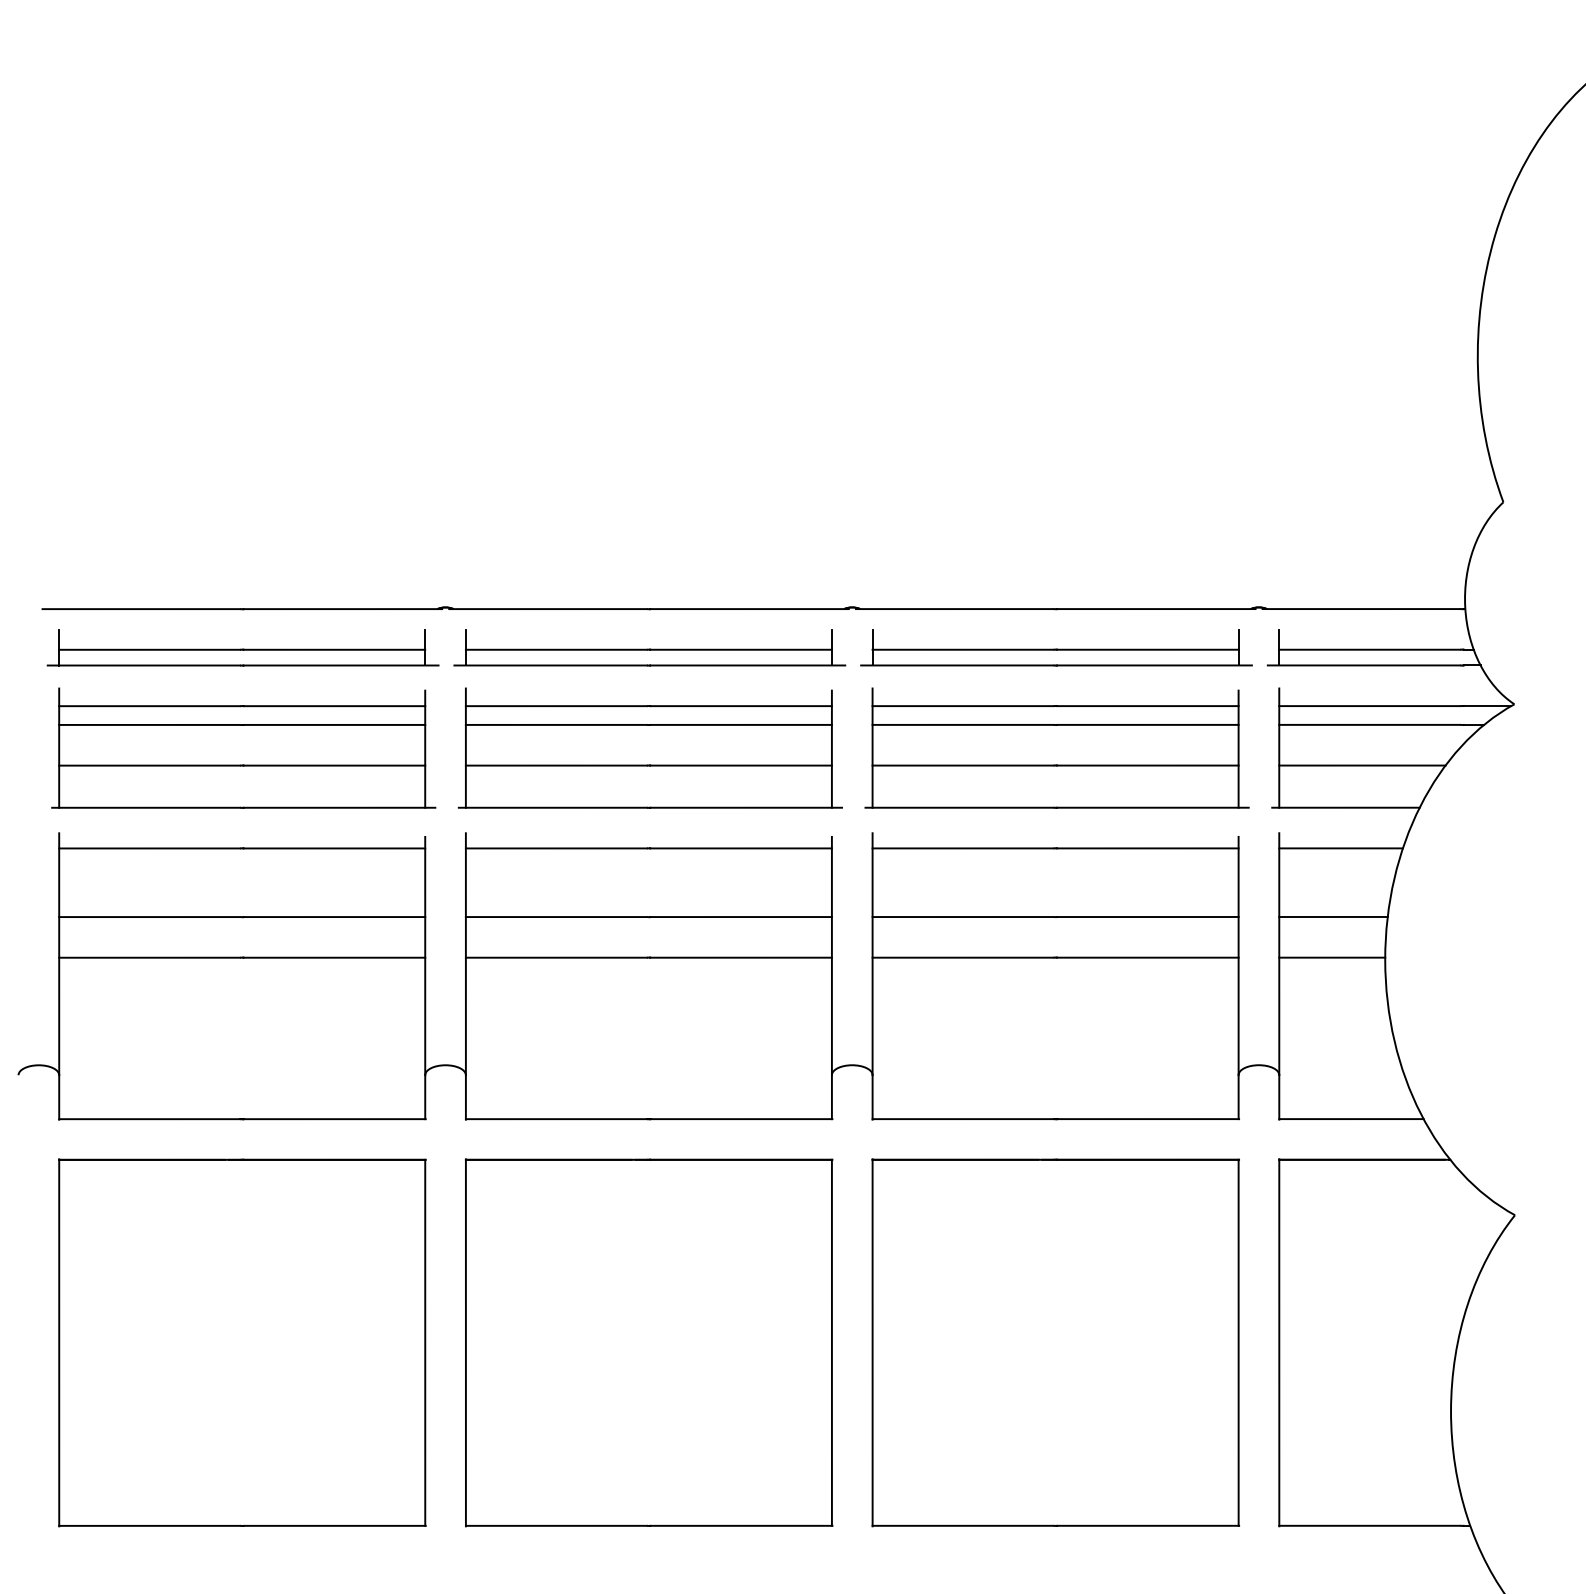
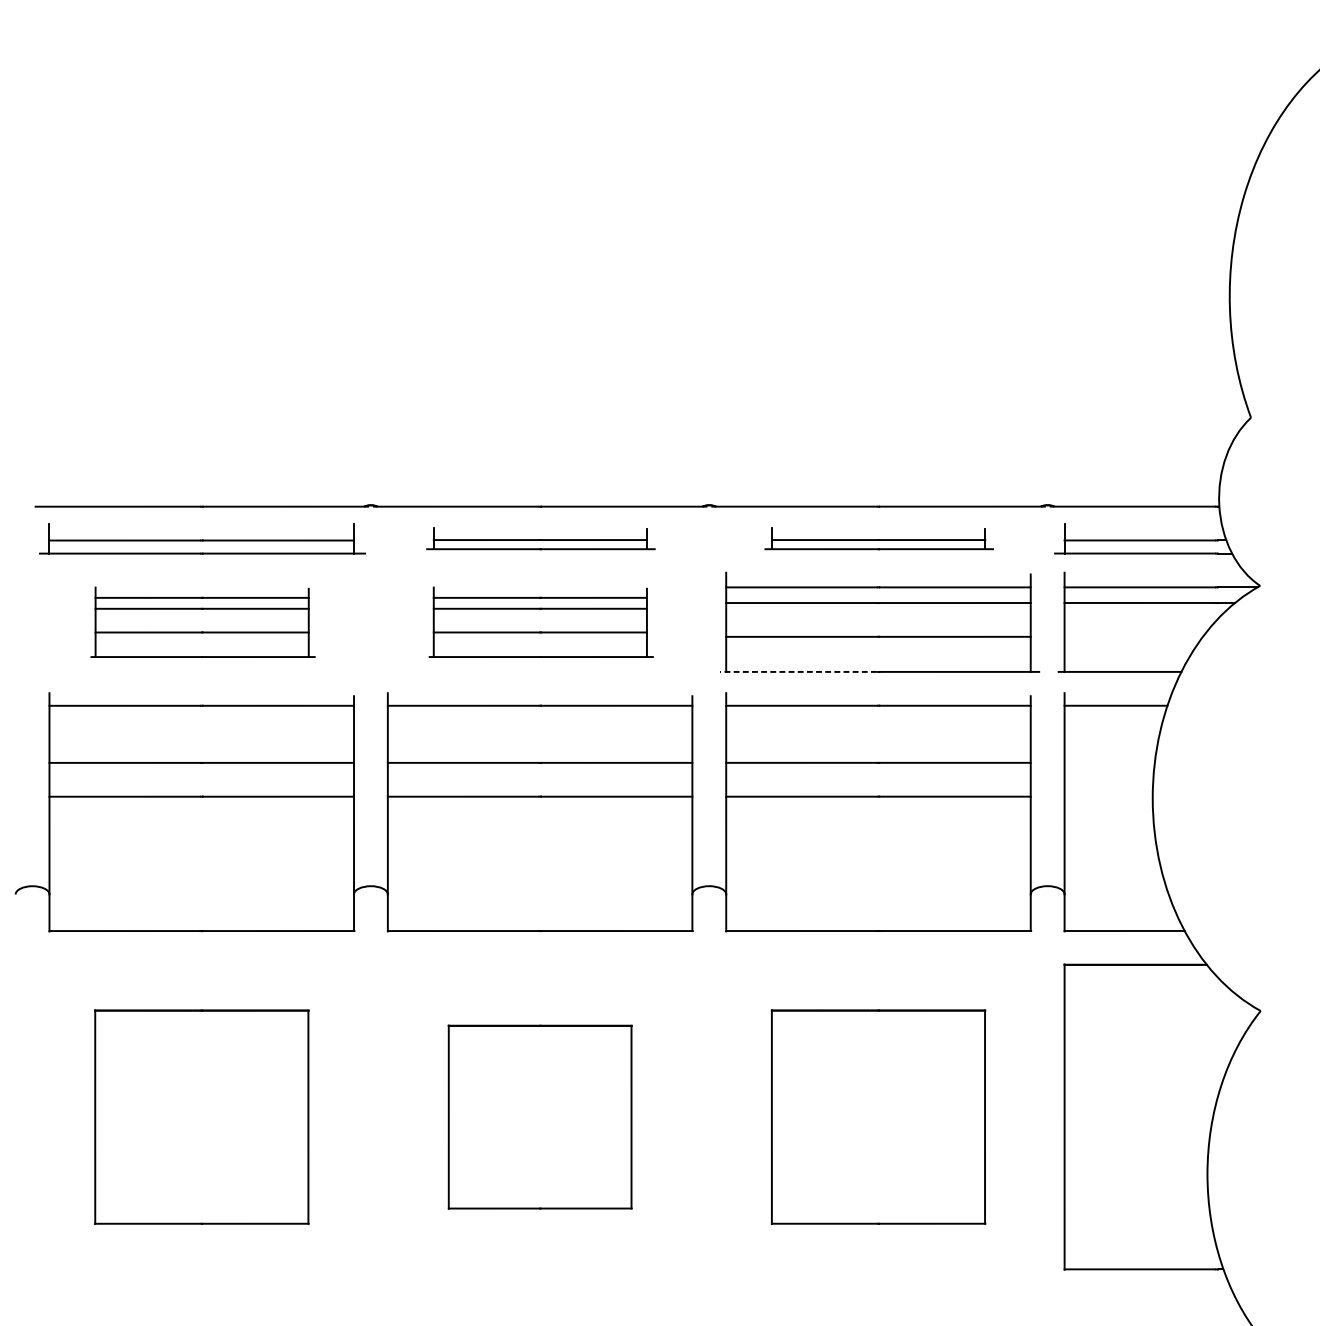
part: (649, 647) -> (540, 538), size x0.7
part: (1056, 647) -> (879, 538), size x0.7
part: (243, 747) -> (202, 621), size x0.7
part: (649, 747) -> (540, 621), size x0.7
line: (1362, 765) -> (1133, 636), removed
line: (959, 807) -> (798, 671), solid -> dashed
line: (1333, 916) -> (1109, 762), removed
line: (1332, 957) -> (1108, 796), removed
part: (242, 1342) -> (201, 1116), size x0.7
part: (648, 1342) -> (539, 1116), size x0.6
part: (1055, 1342) -> (878, 1116), size x0.7

